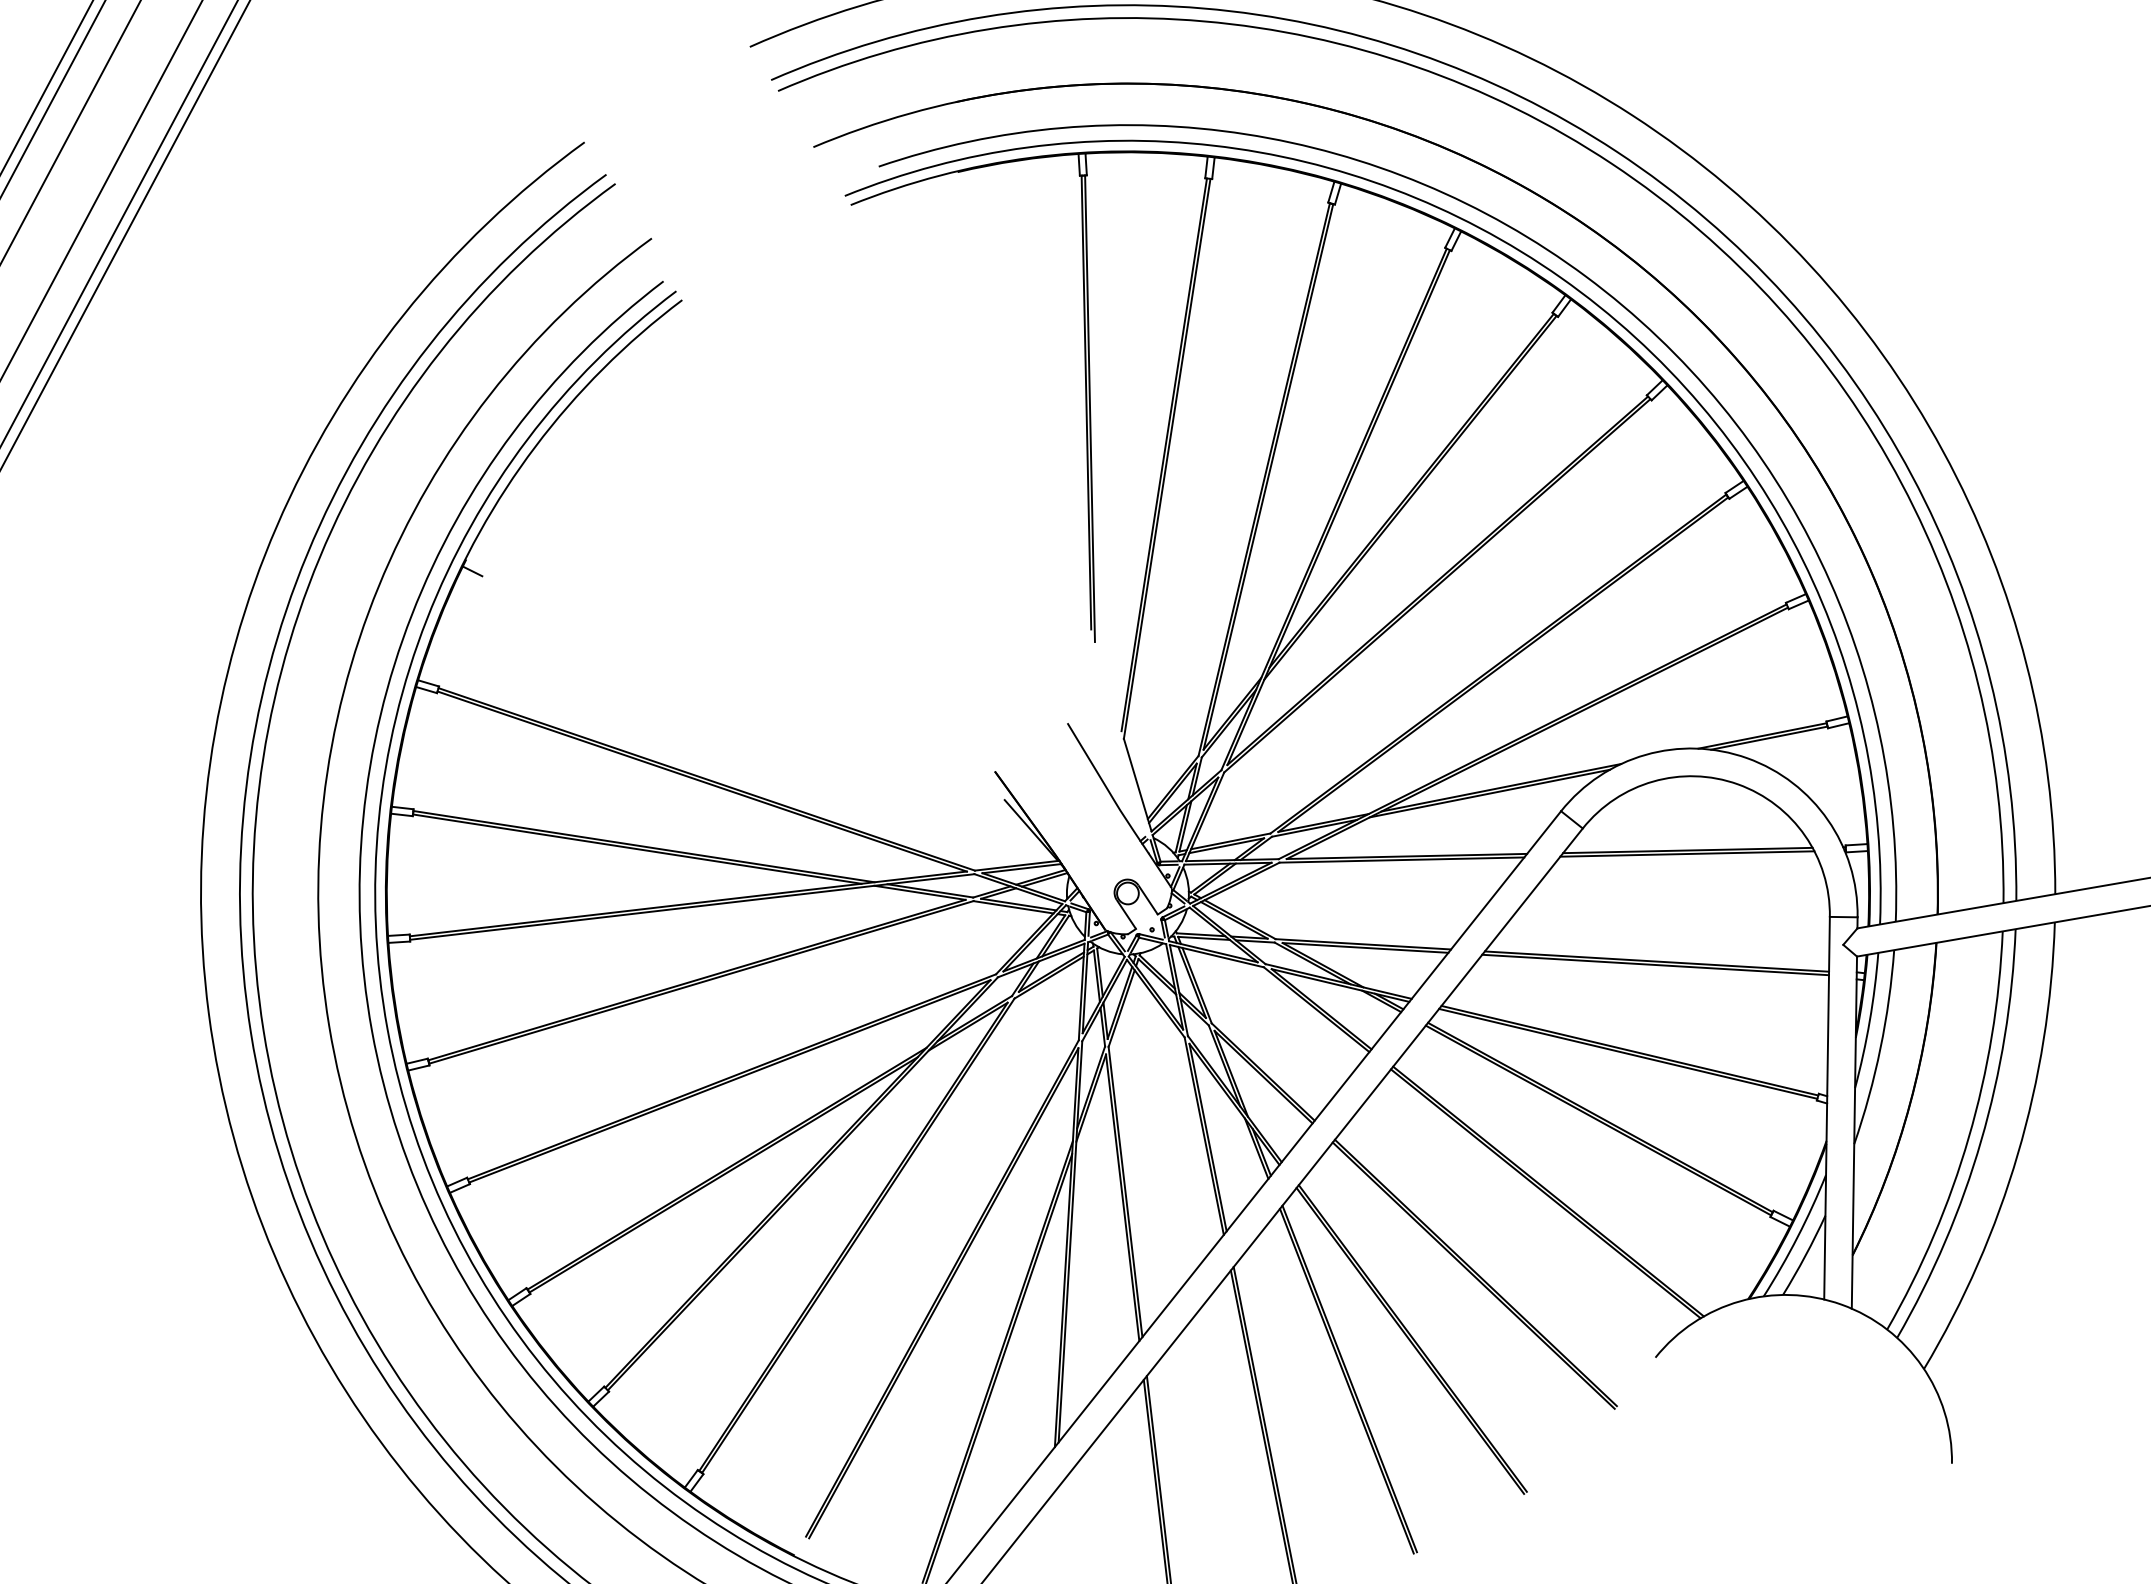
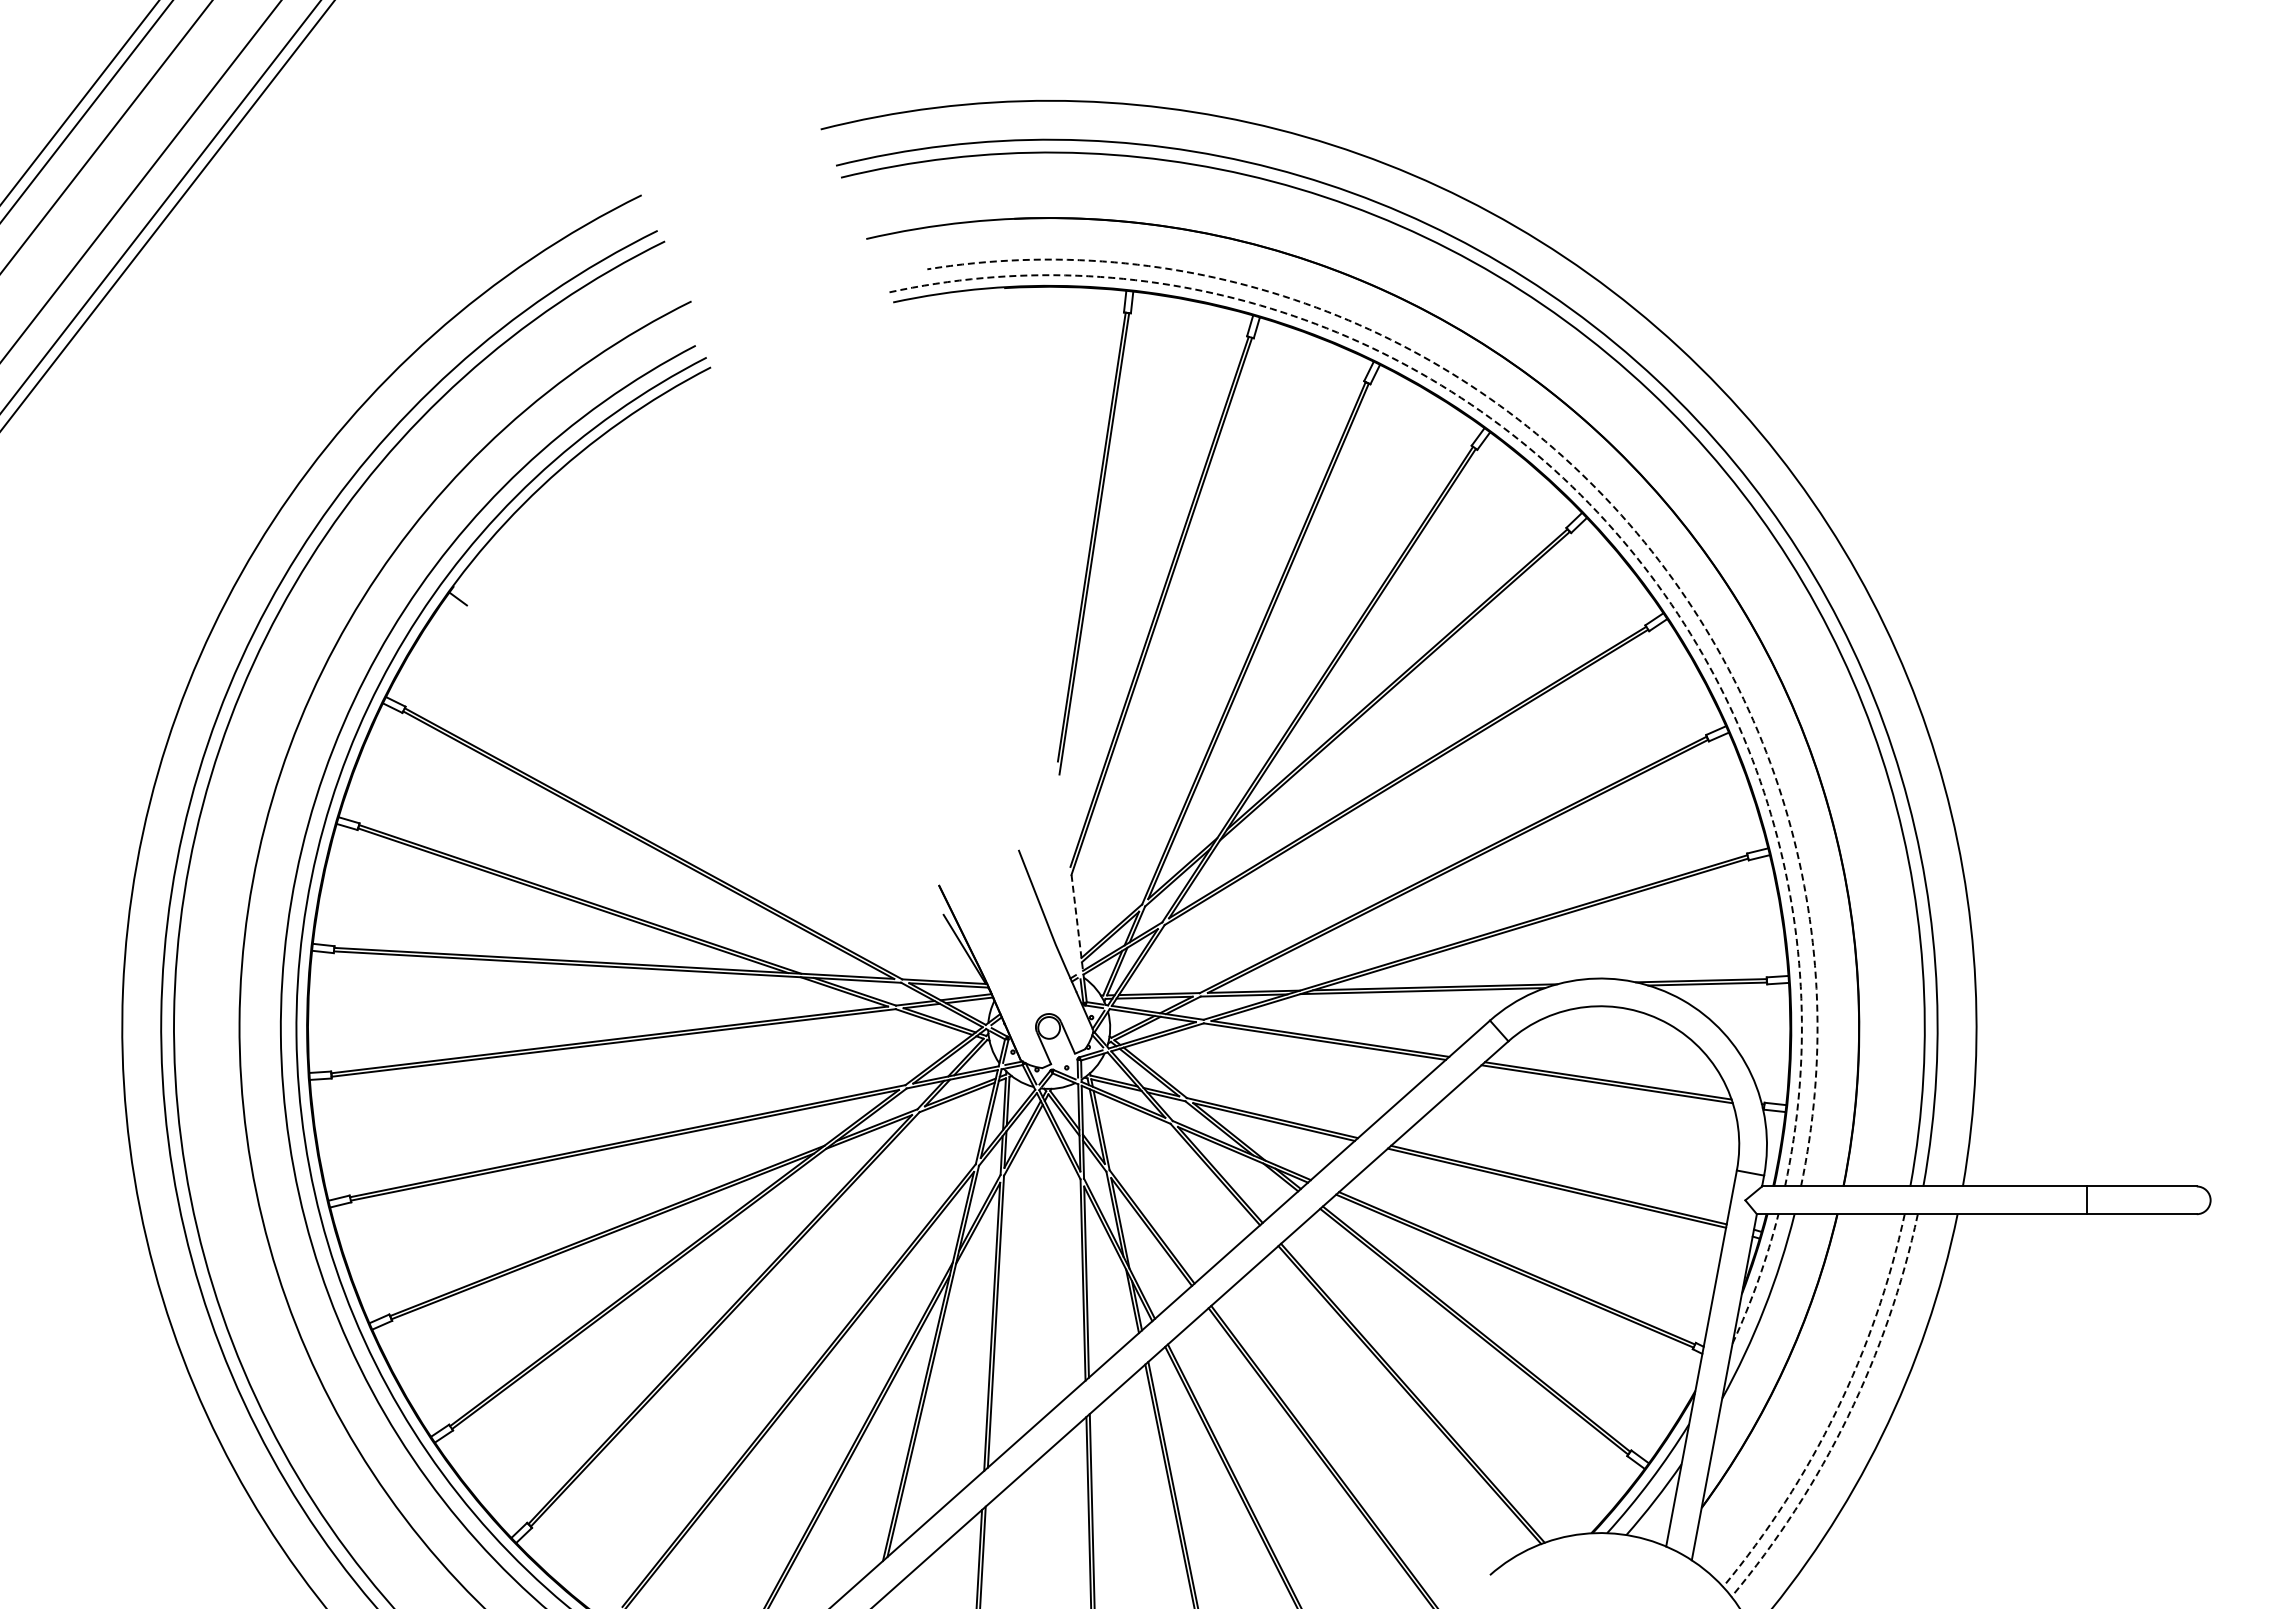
arc: (1586, 277) -> (1605, 498), solid -> dashed
arc: (1560, 278) -> (1580, 495), solid -> dashed
line: (1138, 785) -> (1077, 923), solid -> dashed
arc: (1869, 1020) -> (1758, 1279), solid -> dashed
arc: (1969, 1137) -> (1836, 1411), solid -> dashed
arc: (1980, 1140) -> (1847, 1416), solid -> dashed

